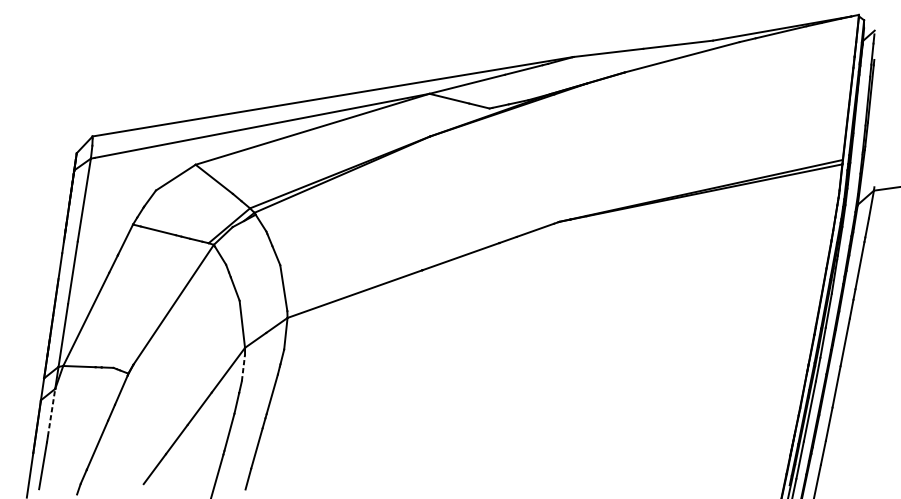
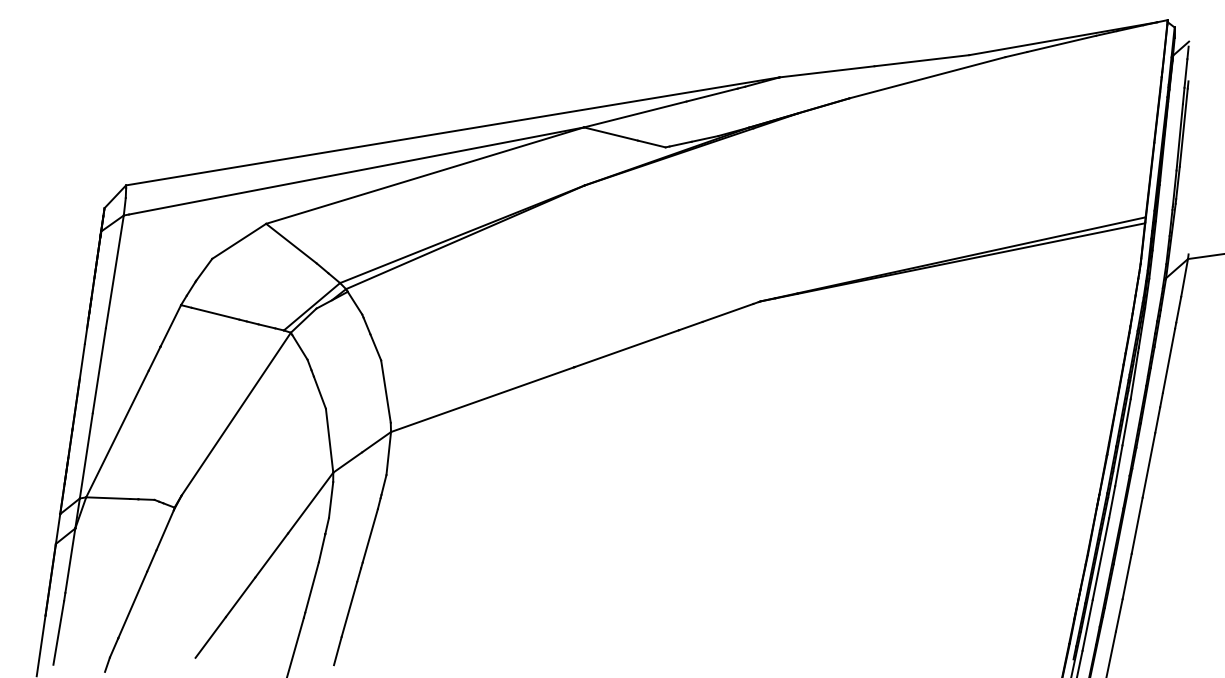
line: (243, 367) -> (331, 499), dashed -> solid
line: (51, 412) -> (70, 560), dashed -> solid

